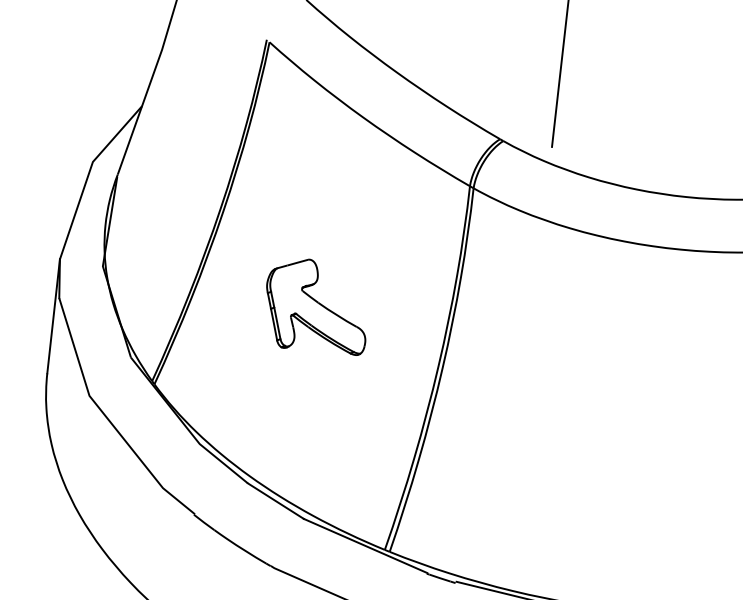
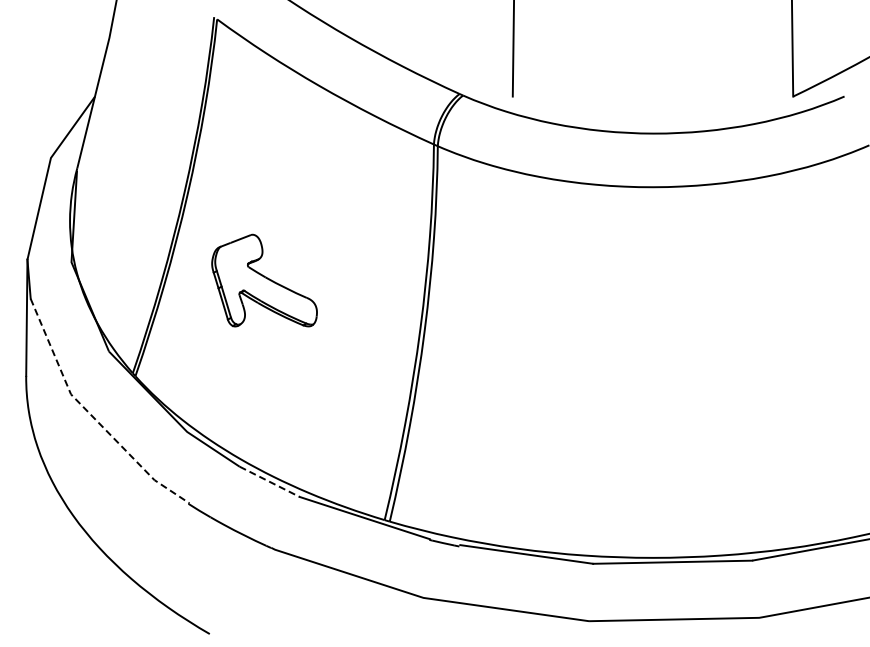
part: (316, 305) -> (264, 280), moved
line: (107, 418) -> (91, 415), solid -> dashed
line: (275, 500) -> (269, 481), solid -> dashed

